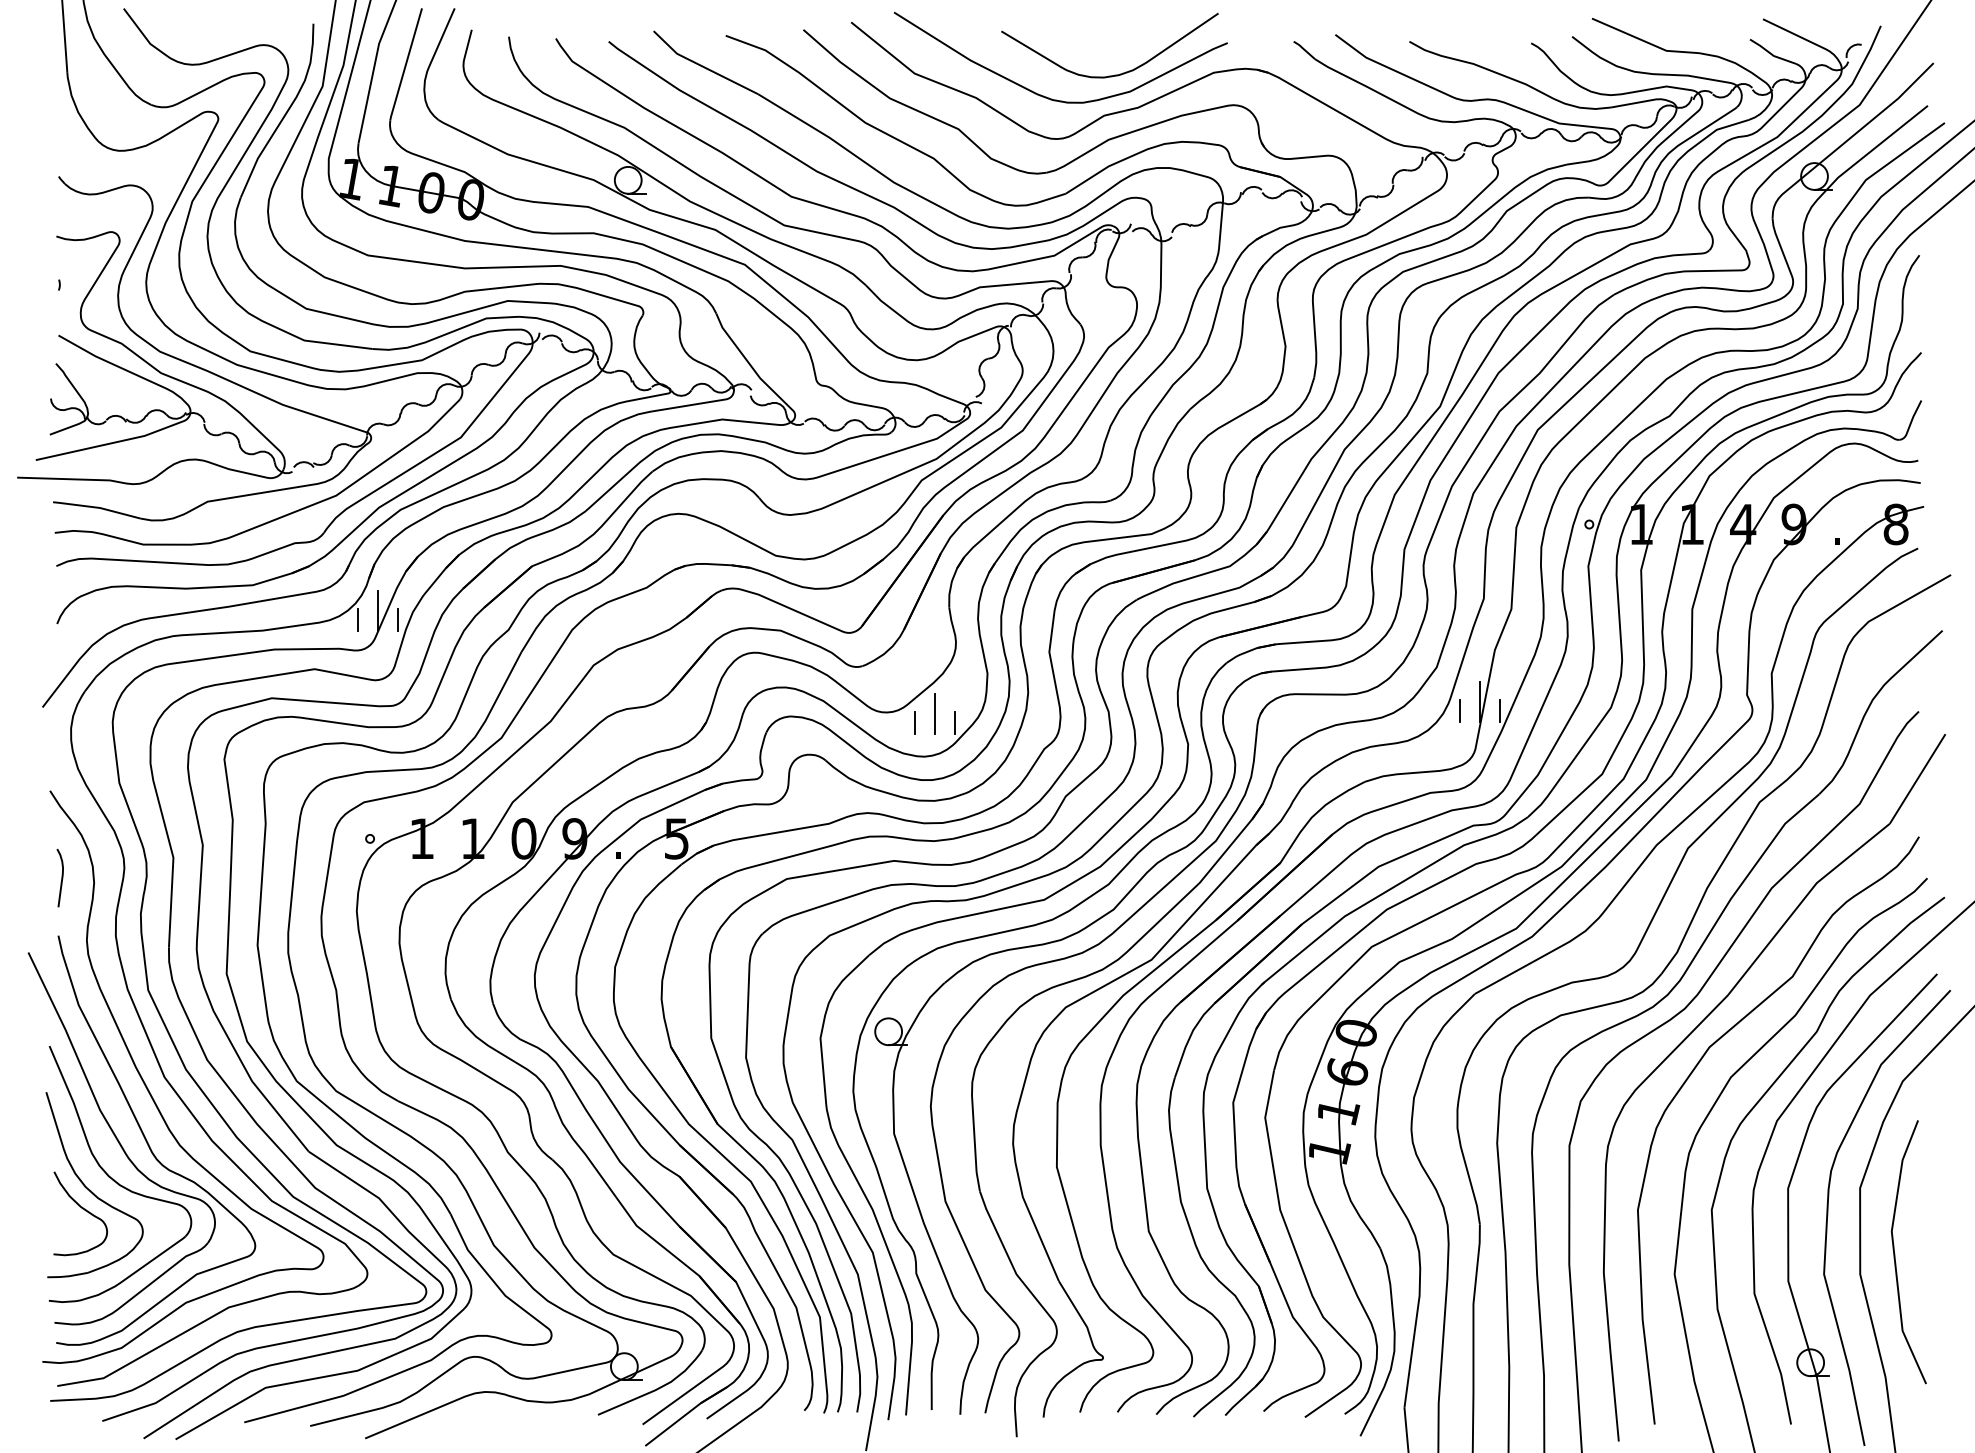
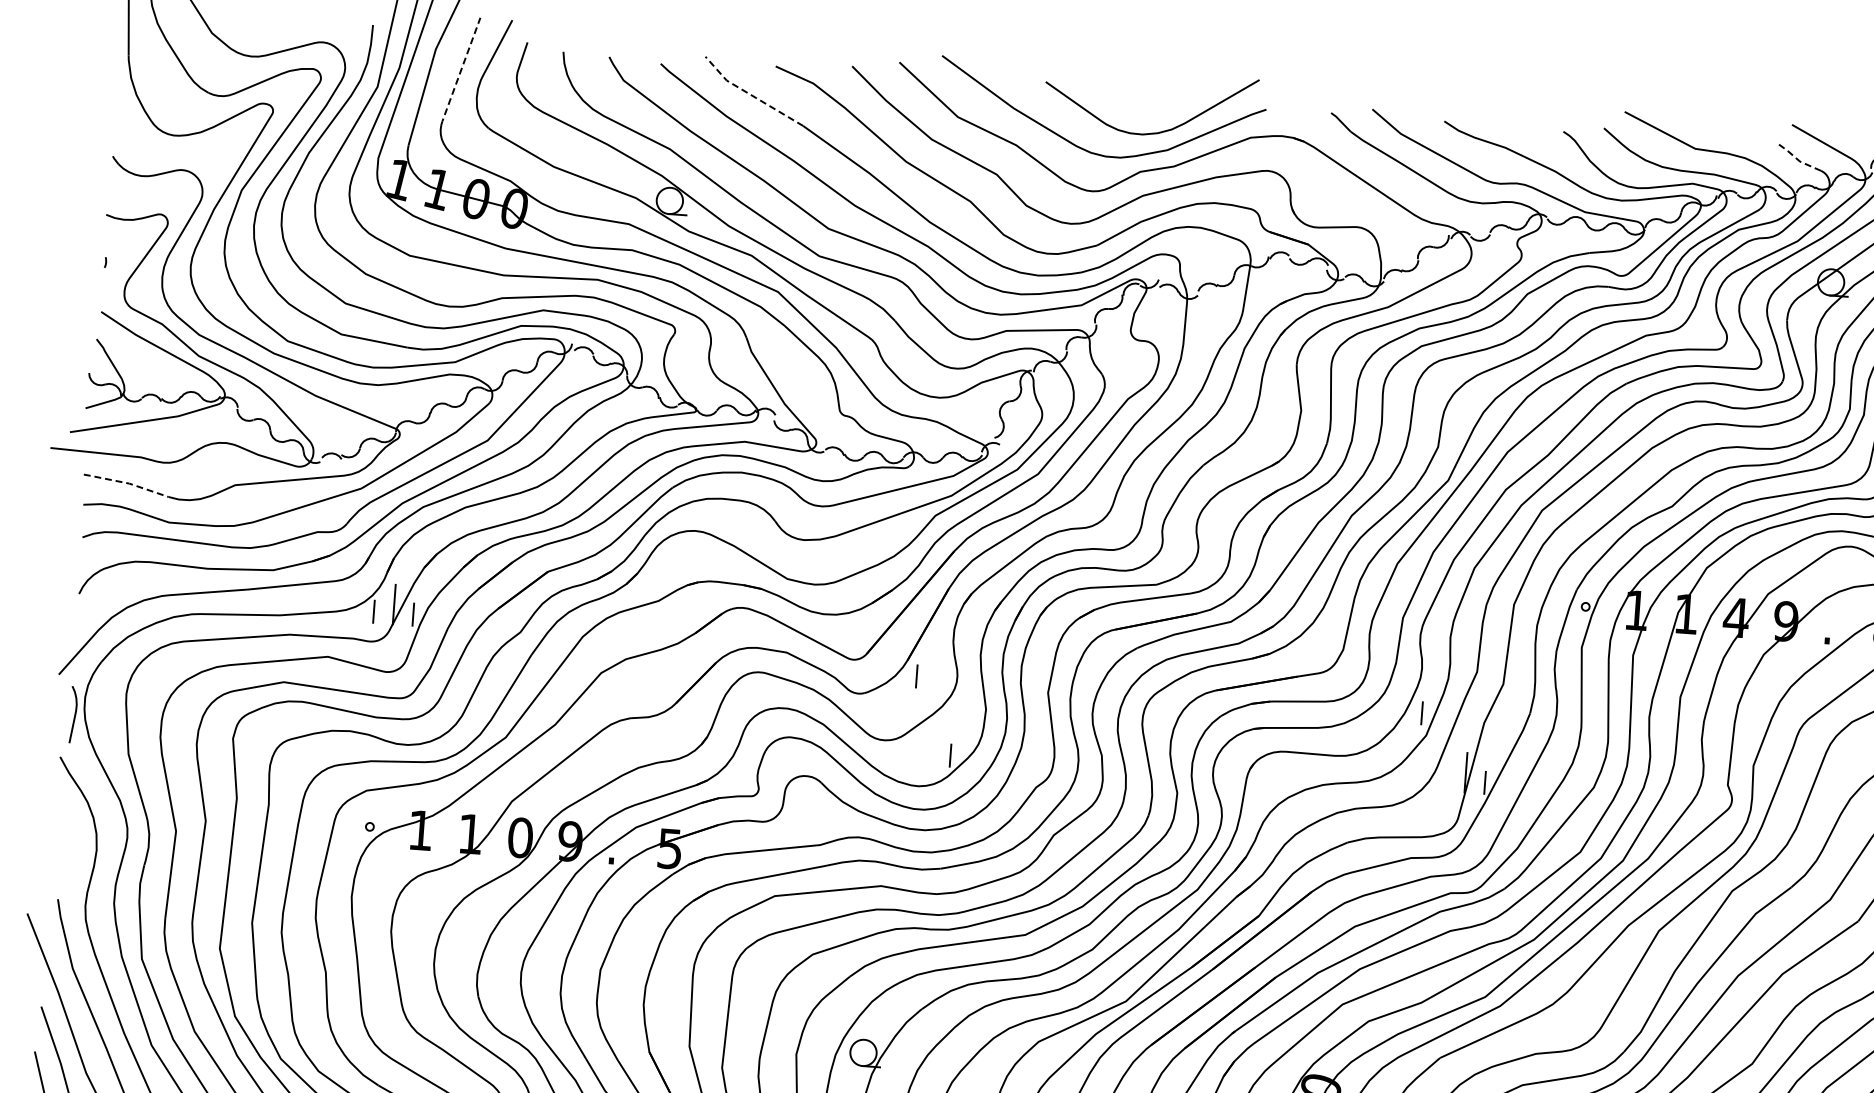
line: (1771, 54) -> (1797, 159), solid -> dashed
line: (405, 64) -> (460, 71), solid -> dashed
line: (702, 66) -> (750, 94), solid -> dashed
line: (97, 507) -> (126, 482), solid -> dashed
line: (1459, 710) -> (1421, 712), moved
line: (934, 714) -> (931, 745), removed
line: (914, 722) -> (916, 675), moved
curve: (61, 878) -> (74, 715), moved

